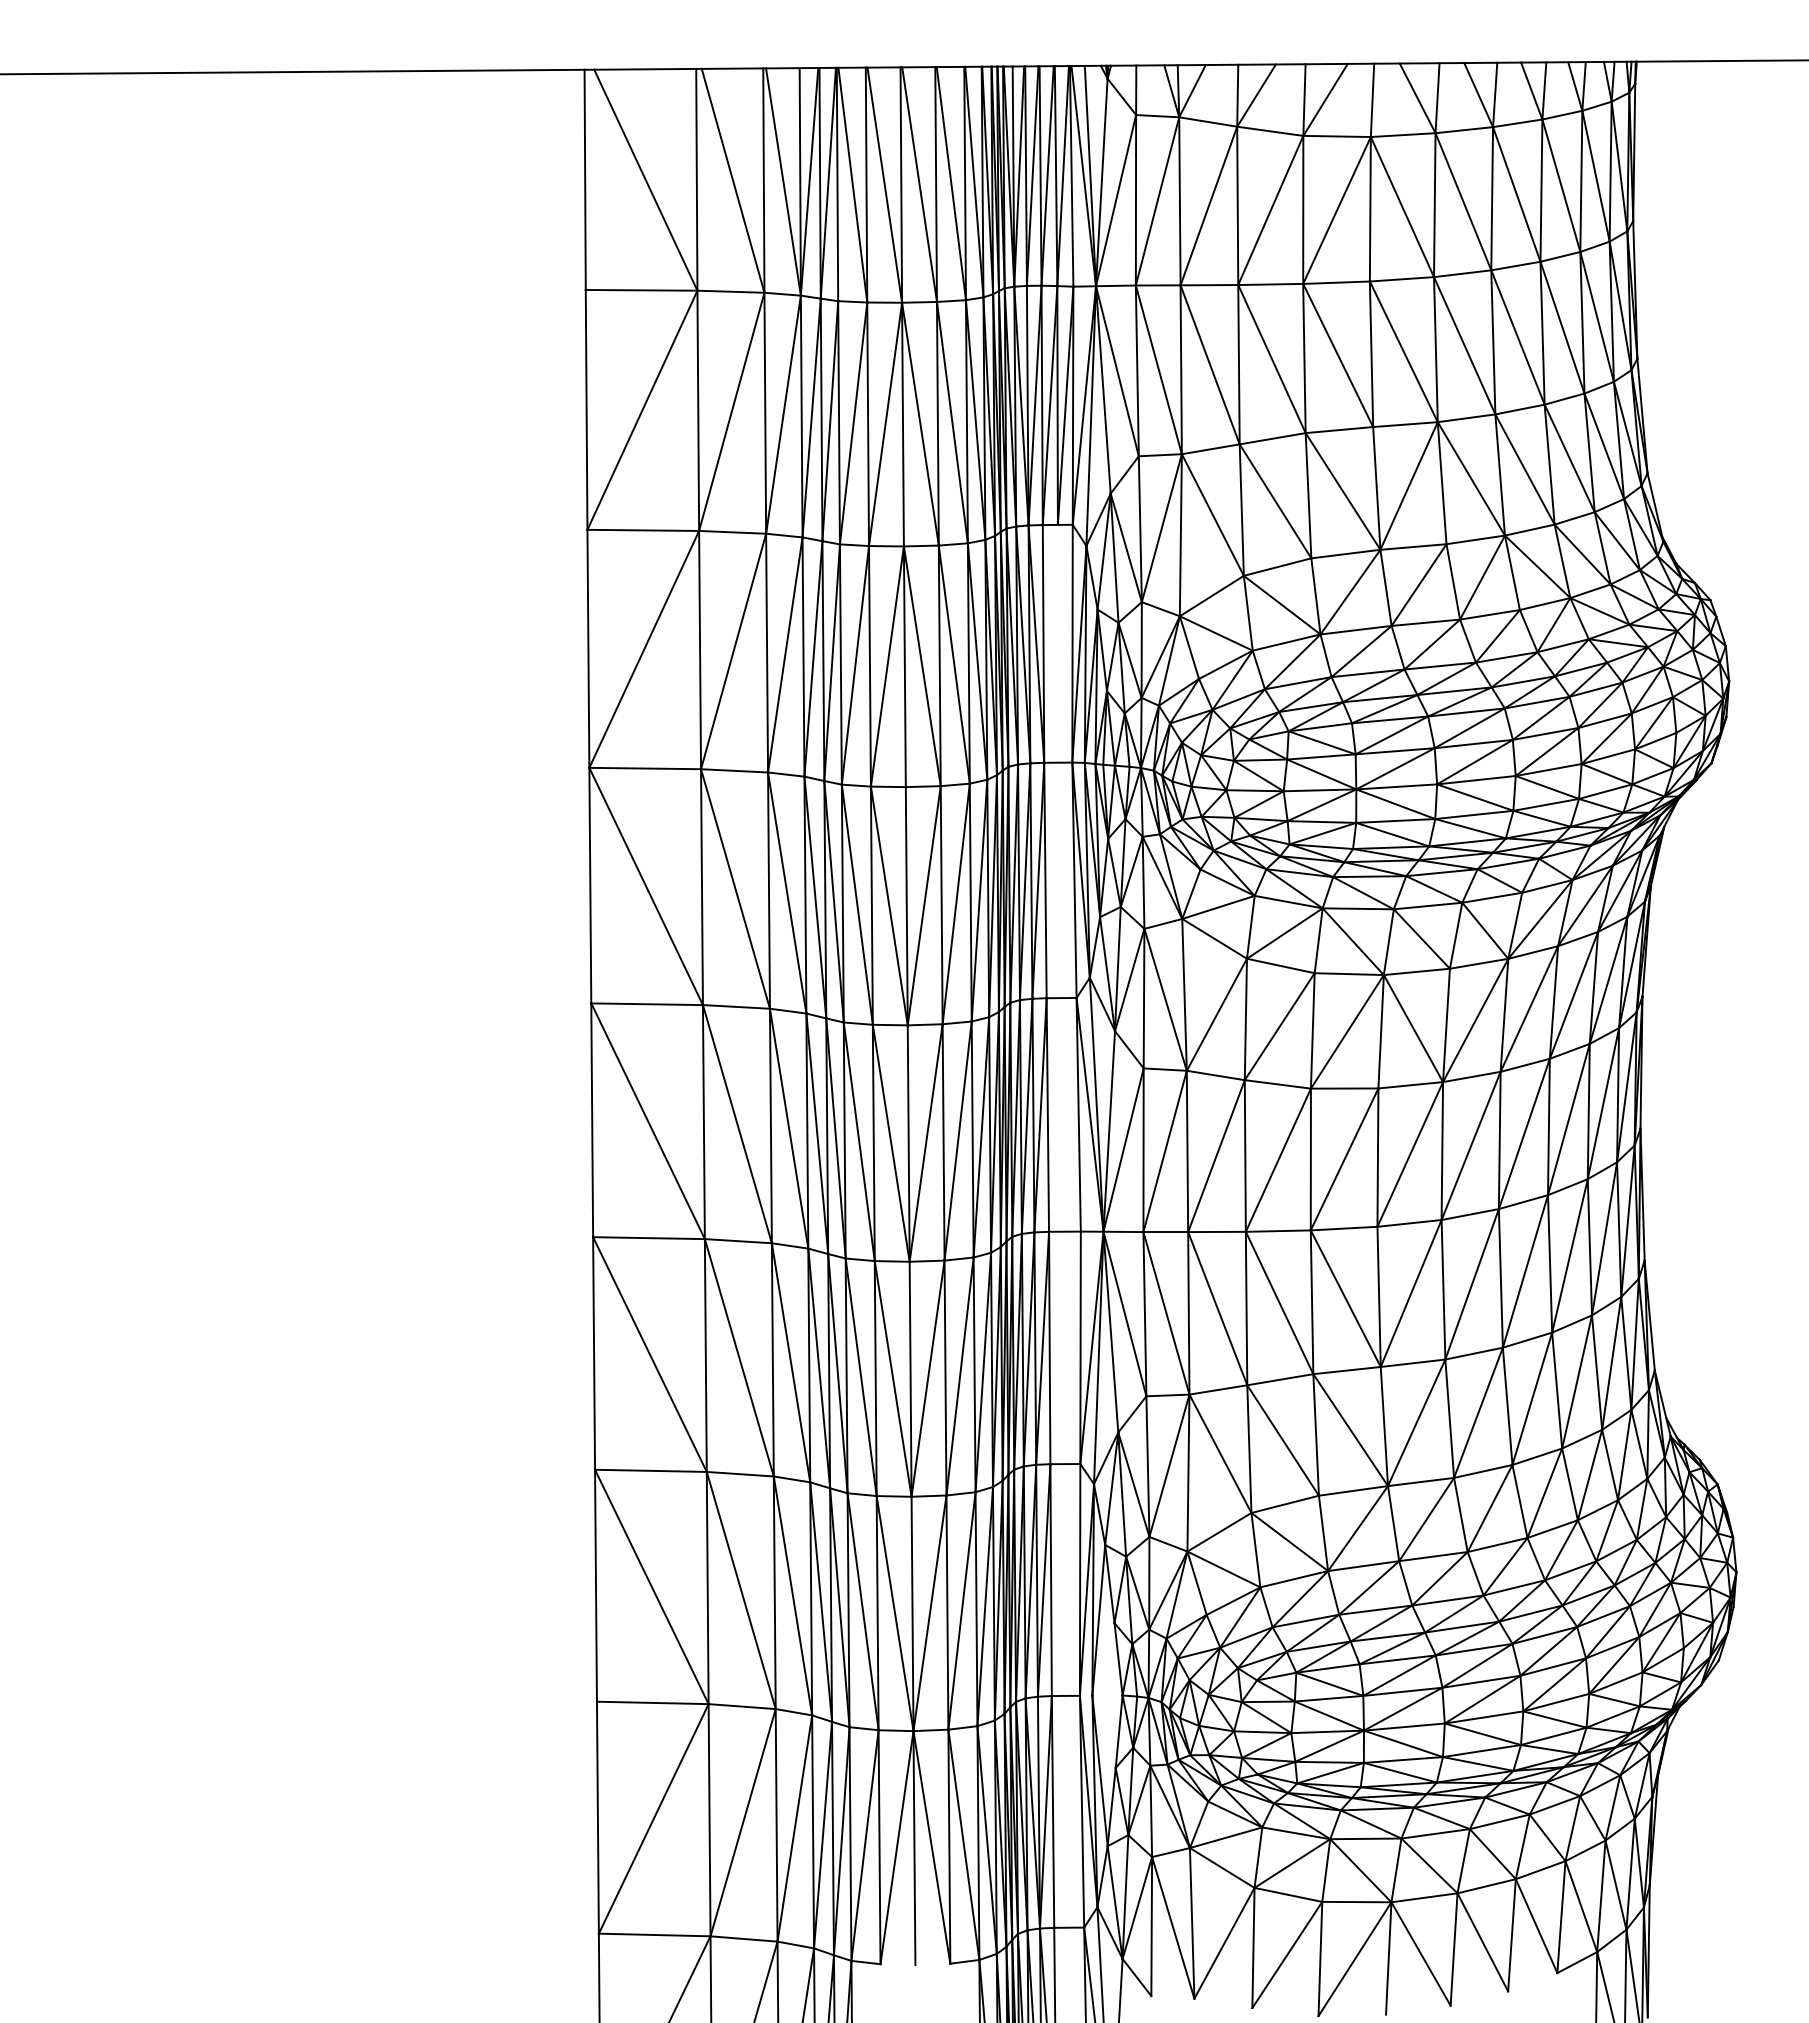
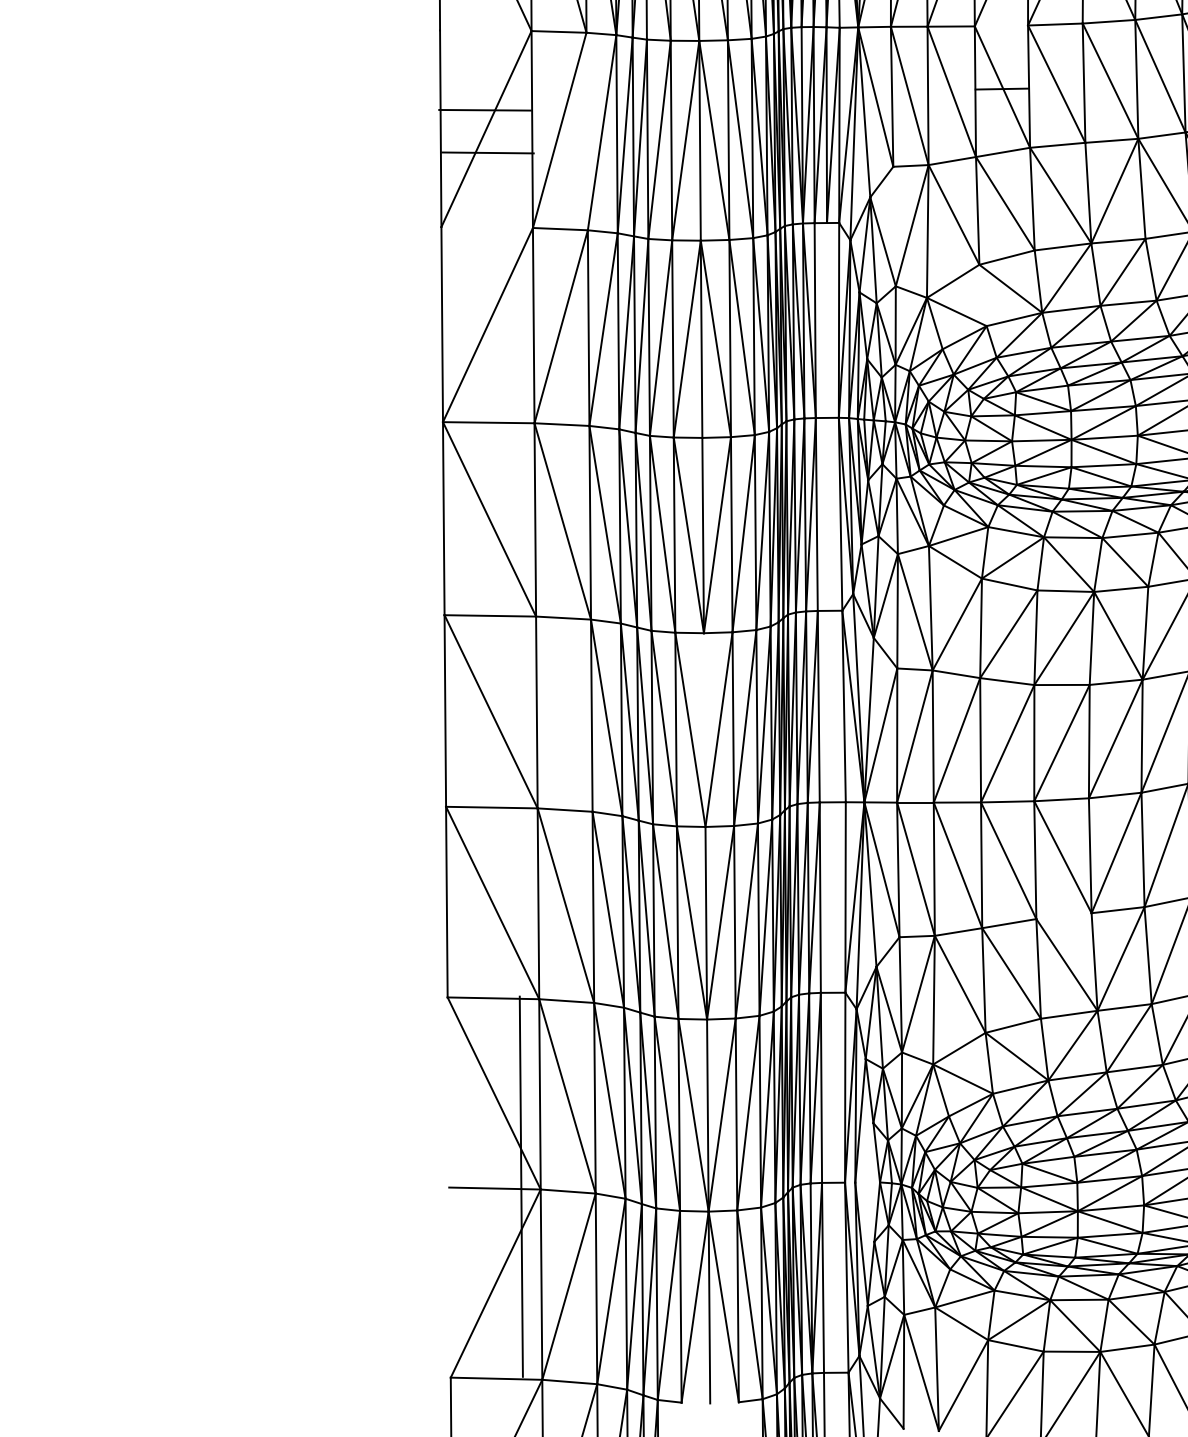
line: (1270, 284) -> (1002, 89), moved
line: (641, 289) -> (484, 109), moved
line: (765, 412) -> (587, 130), removed
line: (643, 529) -> (488, 152), moved
line: (1139, 529) -> (893, 226), removed
line: (1247, 612) -> (982, 294), removed
line: (736, 1124) -> (563, 714), removed
line: (908, 1143) -> (704, 730), removed
line: (1346, 1370) -> (1063, 916), removed
line: (596, 1701) -> (520, 1186), moved

